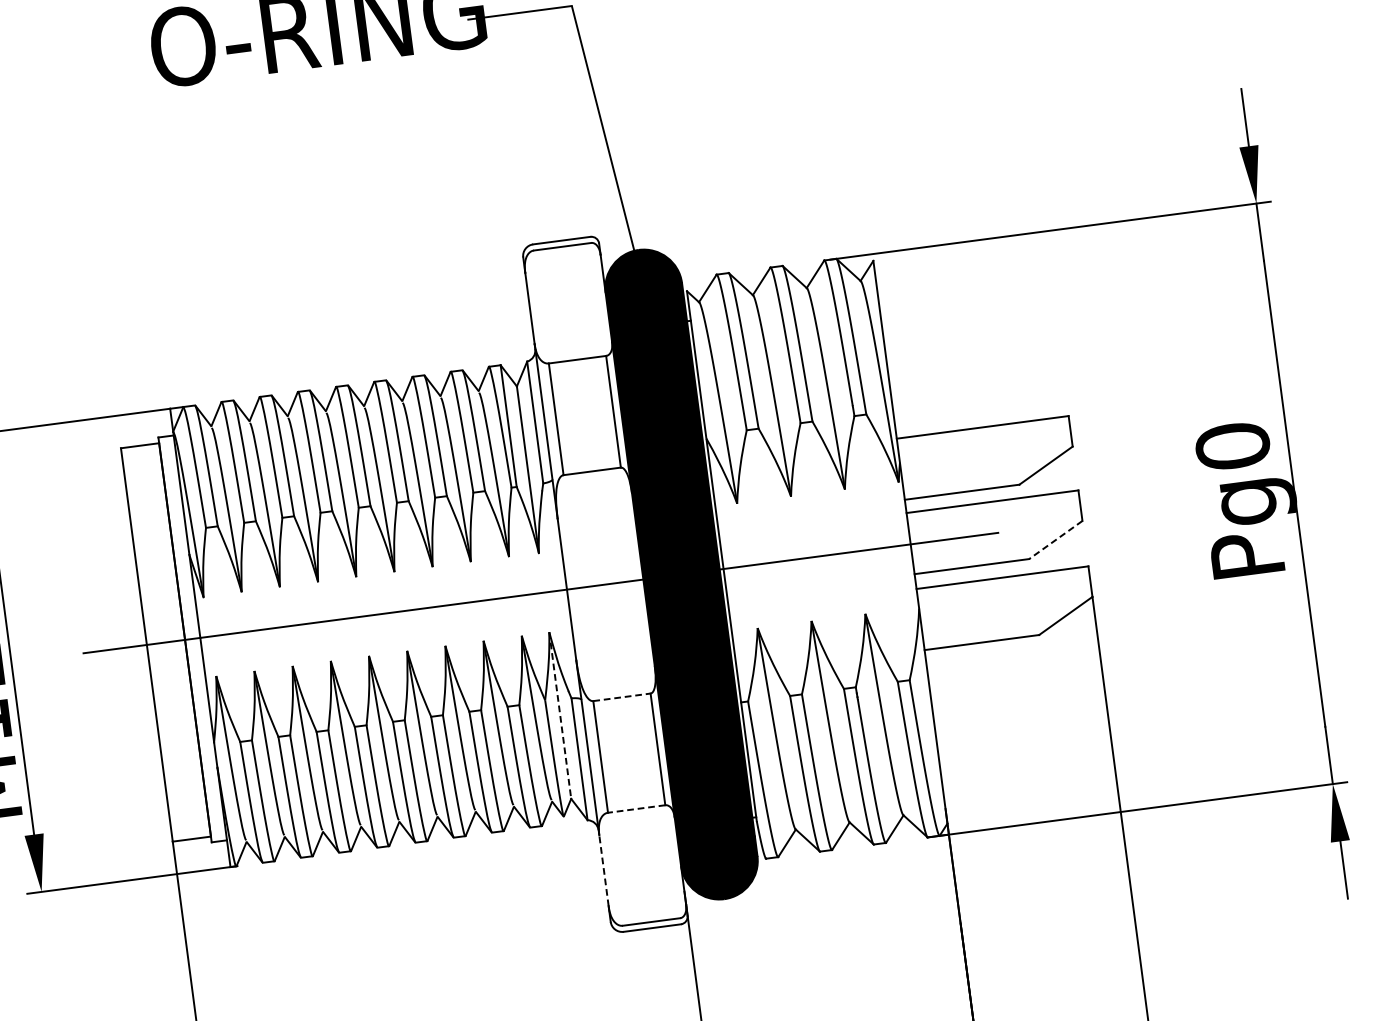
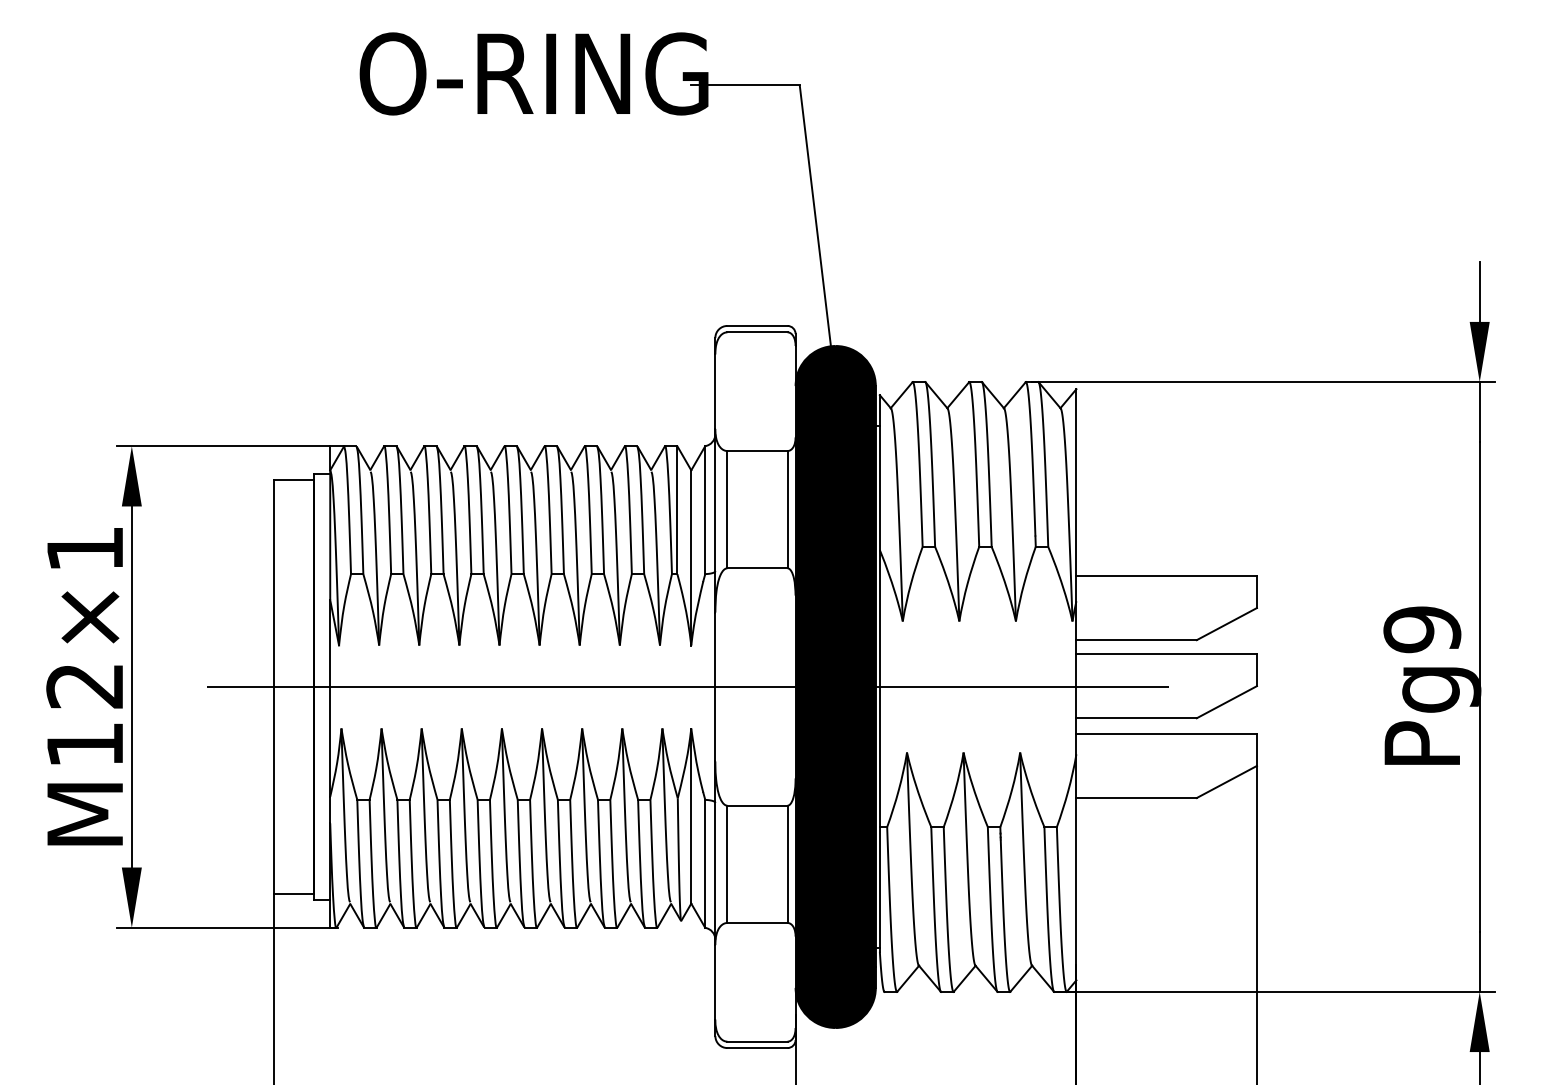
text: (1232, 446) -> (1422, 629), Pg0 -> Pg9
line: (1055, 540) -> (1226, 702), dashed -> solid
line: (621, 697) -> (757, 805), dashed -> solid
line: (560, 715) -> (691, 816), dashed -> solid
line: (635, 808) -> (756, 922), dashed -> solid
line: (604, 869) -> (715, 981), dashed -> solid

